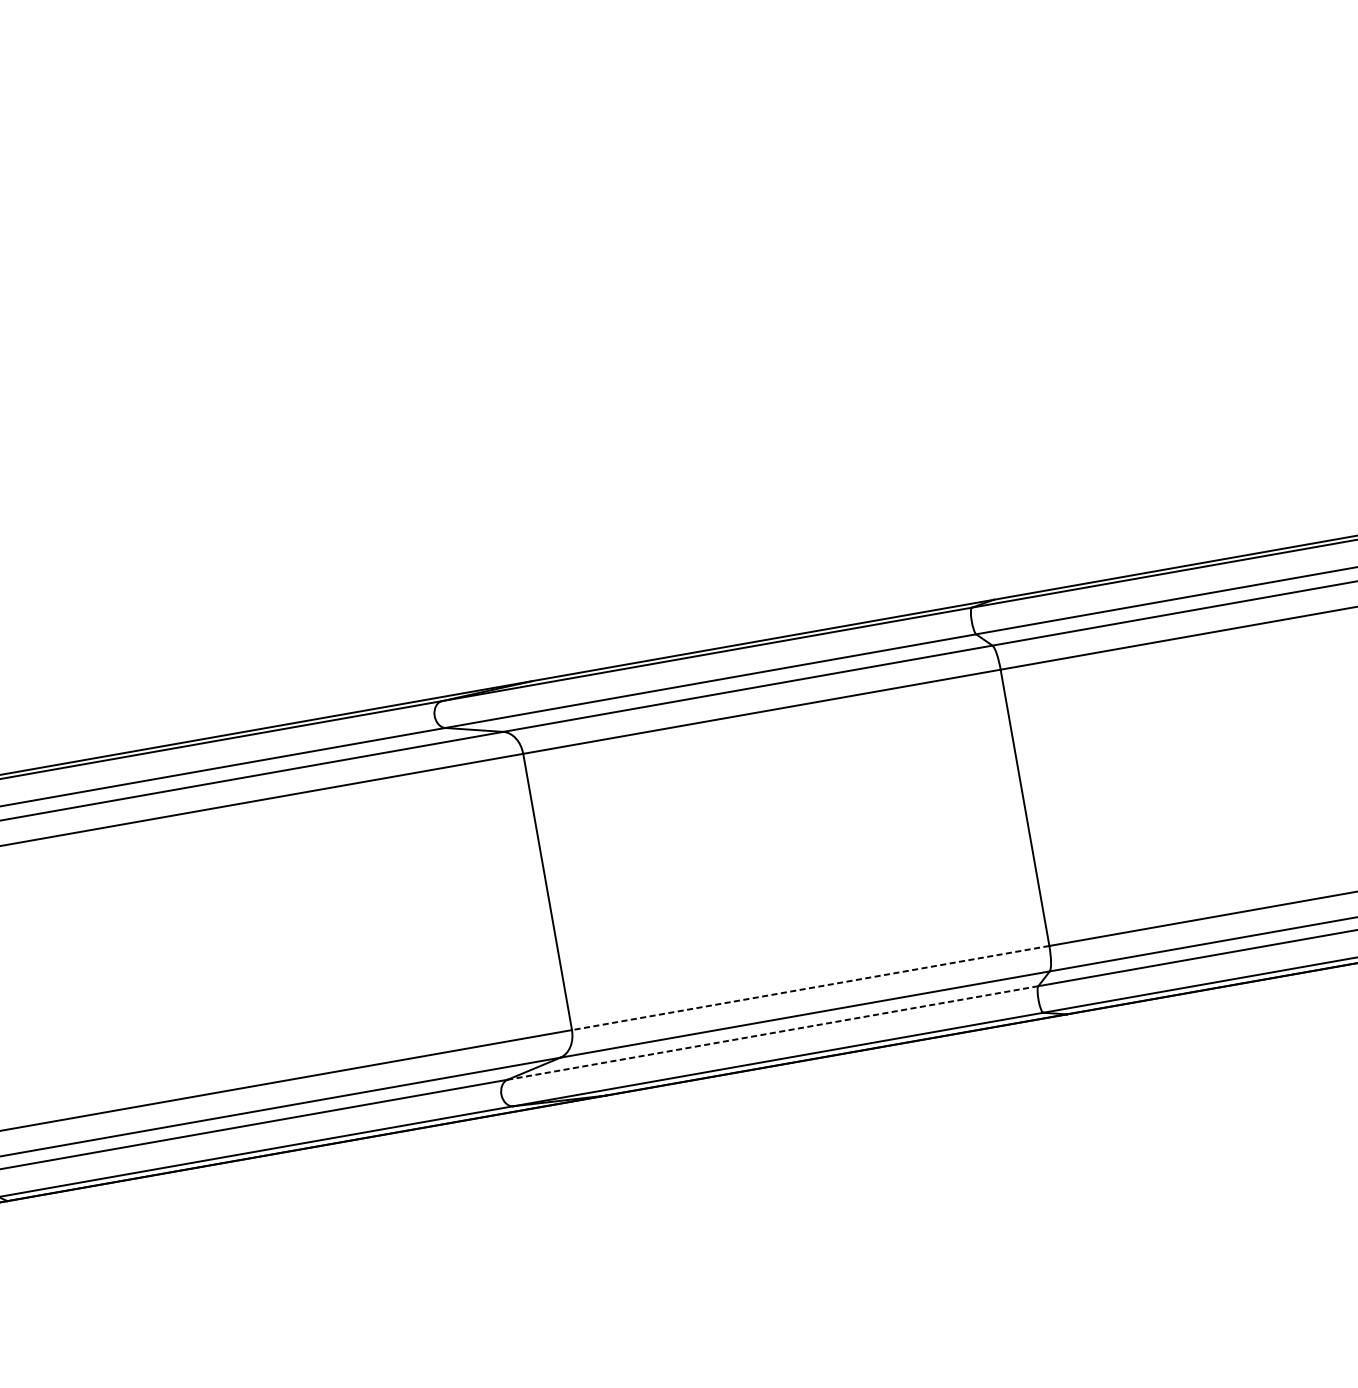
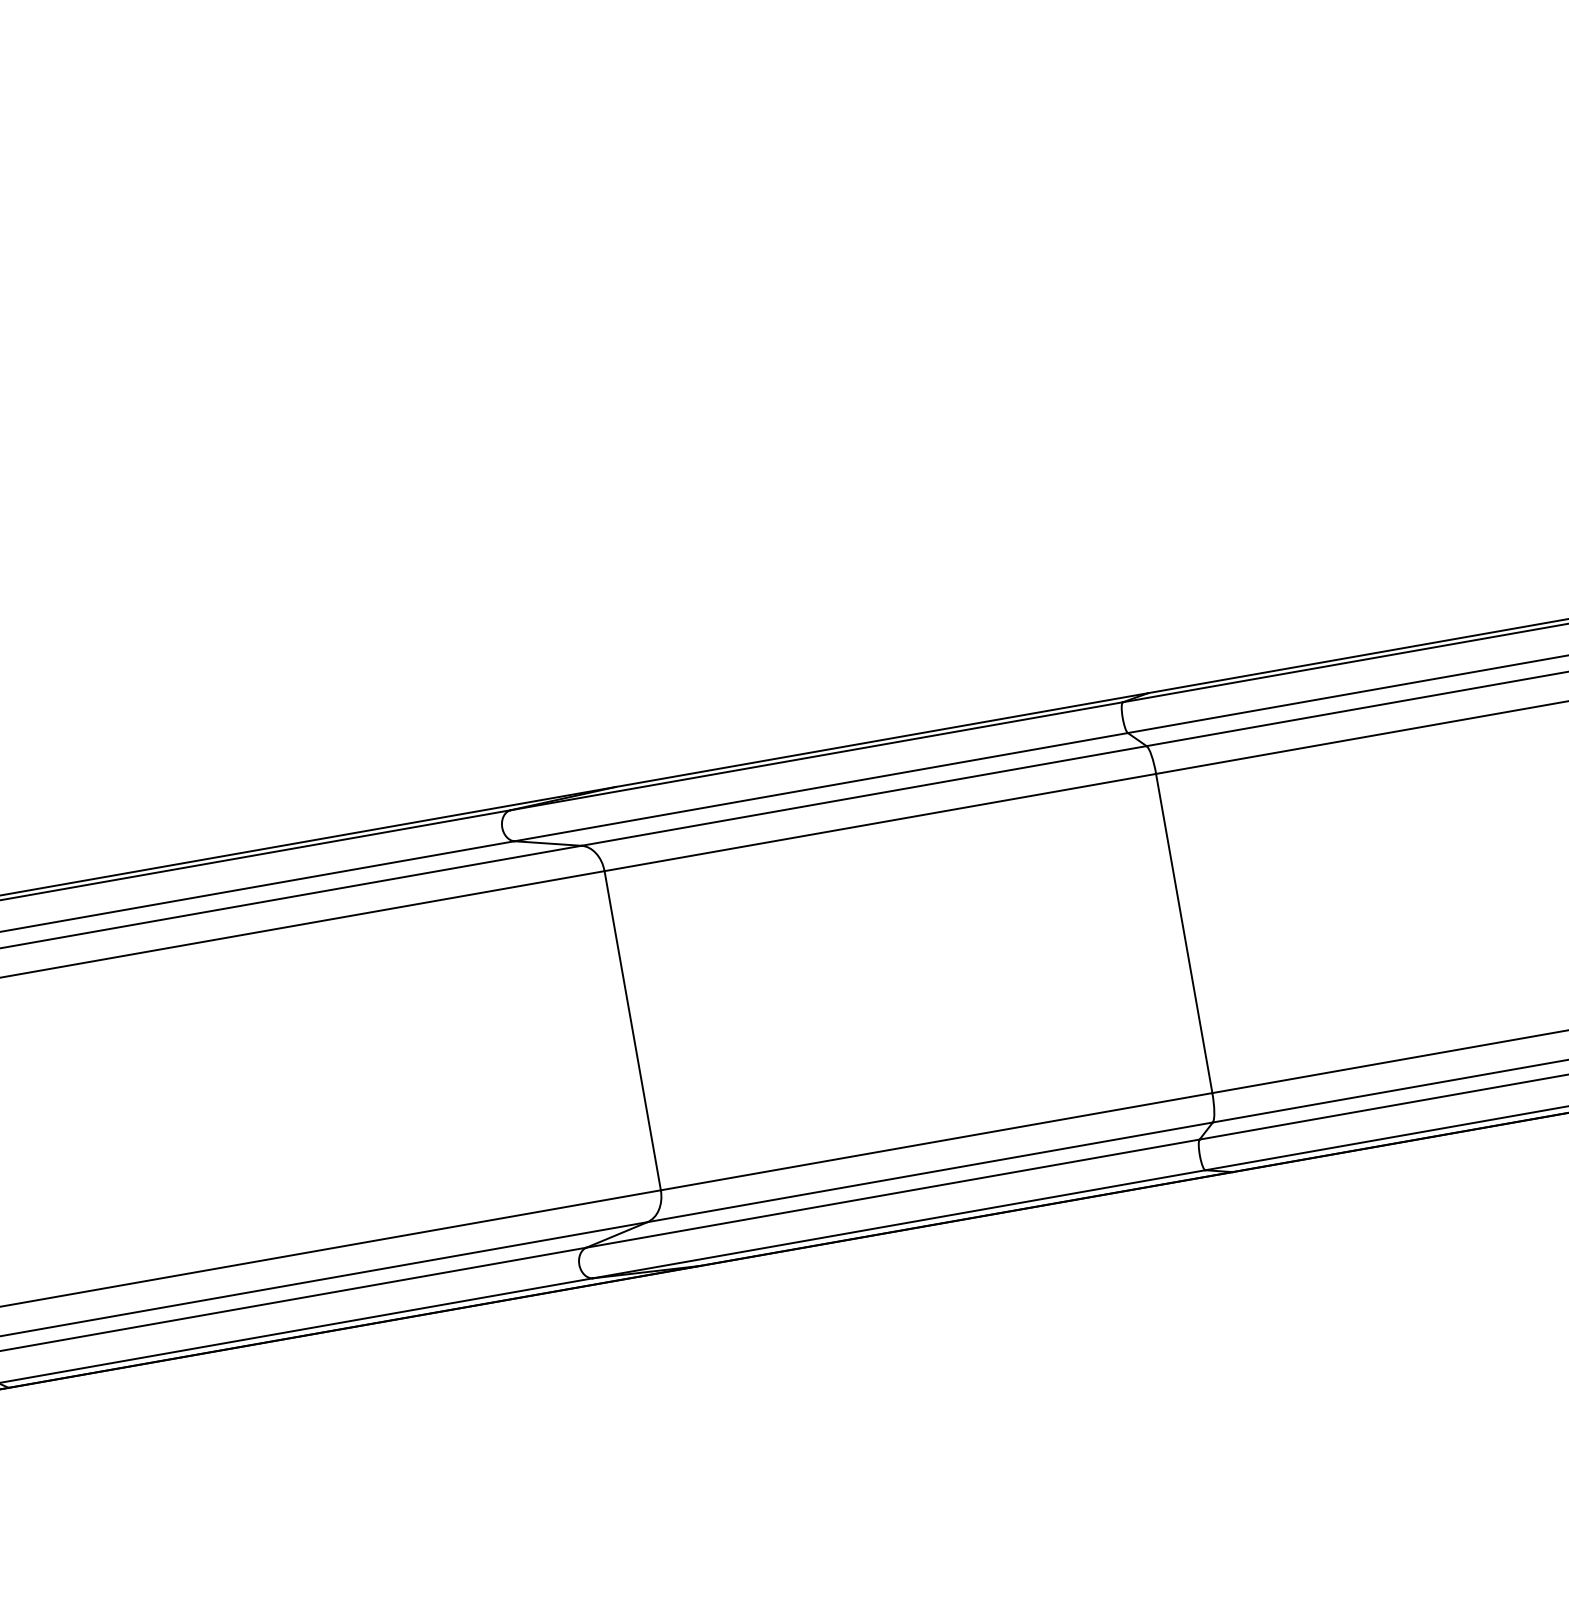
line: (810, 987) -> (936, 1141), dashed -> solid
line: (772, 1032) -> (892, 1193), dashed -> solid

